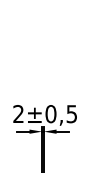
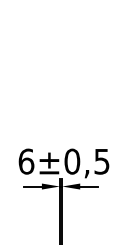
text: (18, 114) -> (26, 162), 2 -> 6

